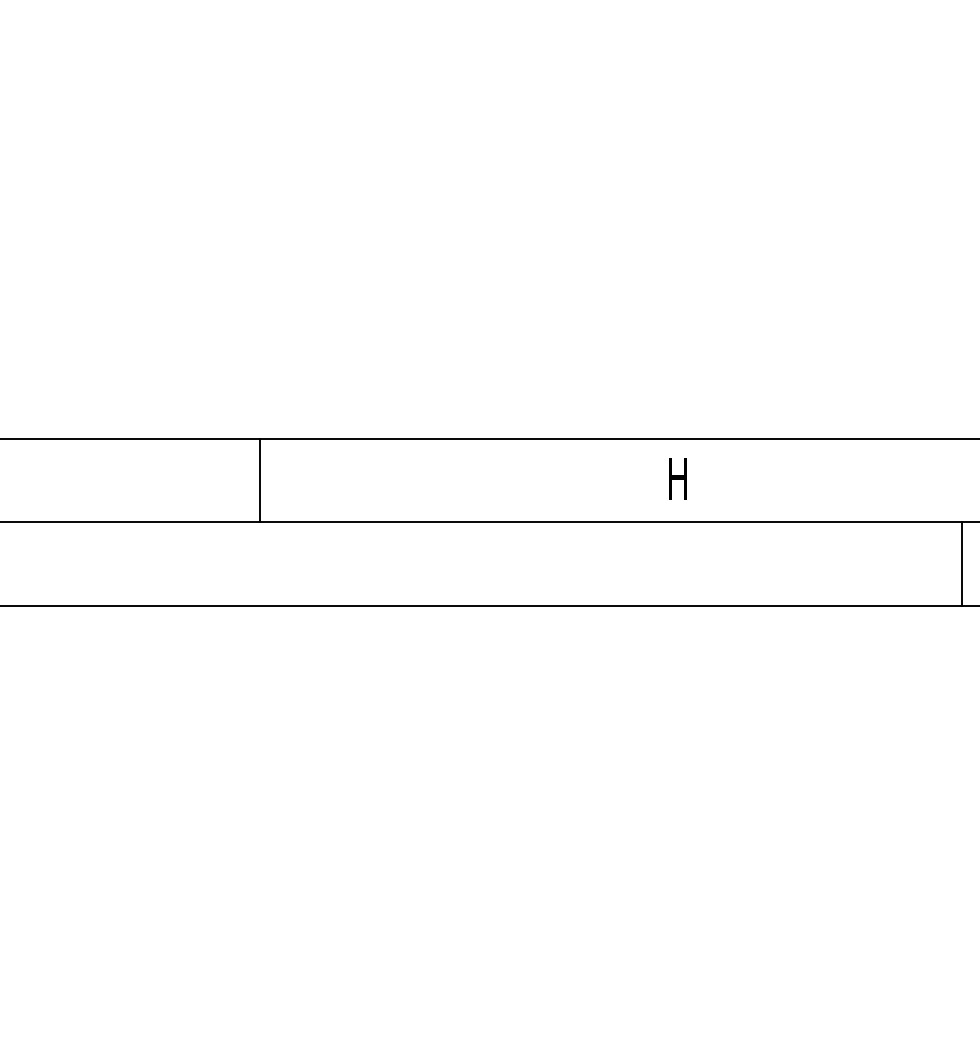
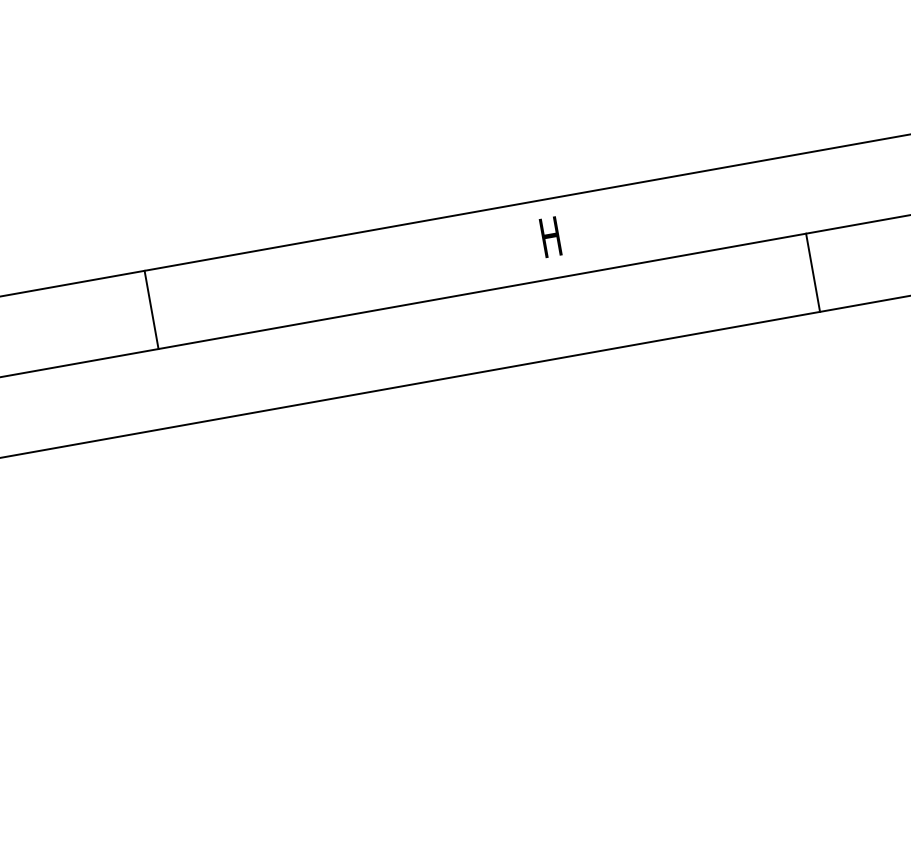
text: (677, 478) -> (549, 236), moved
line: (260, 480) -> (151, 309), moved
line: (962, 564) -> (813, 272), moved

